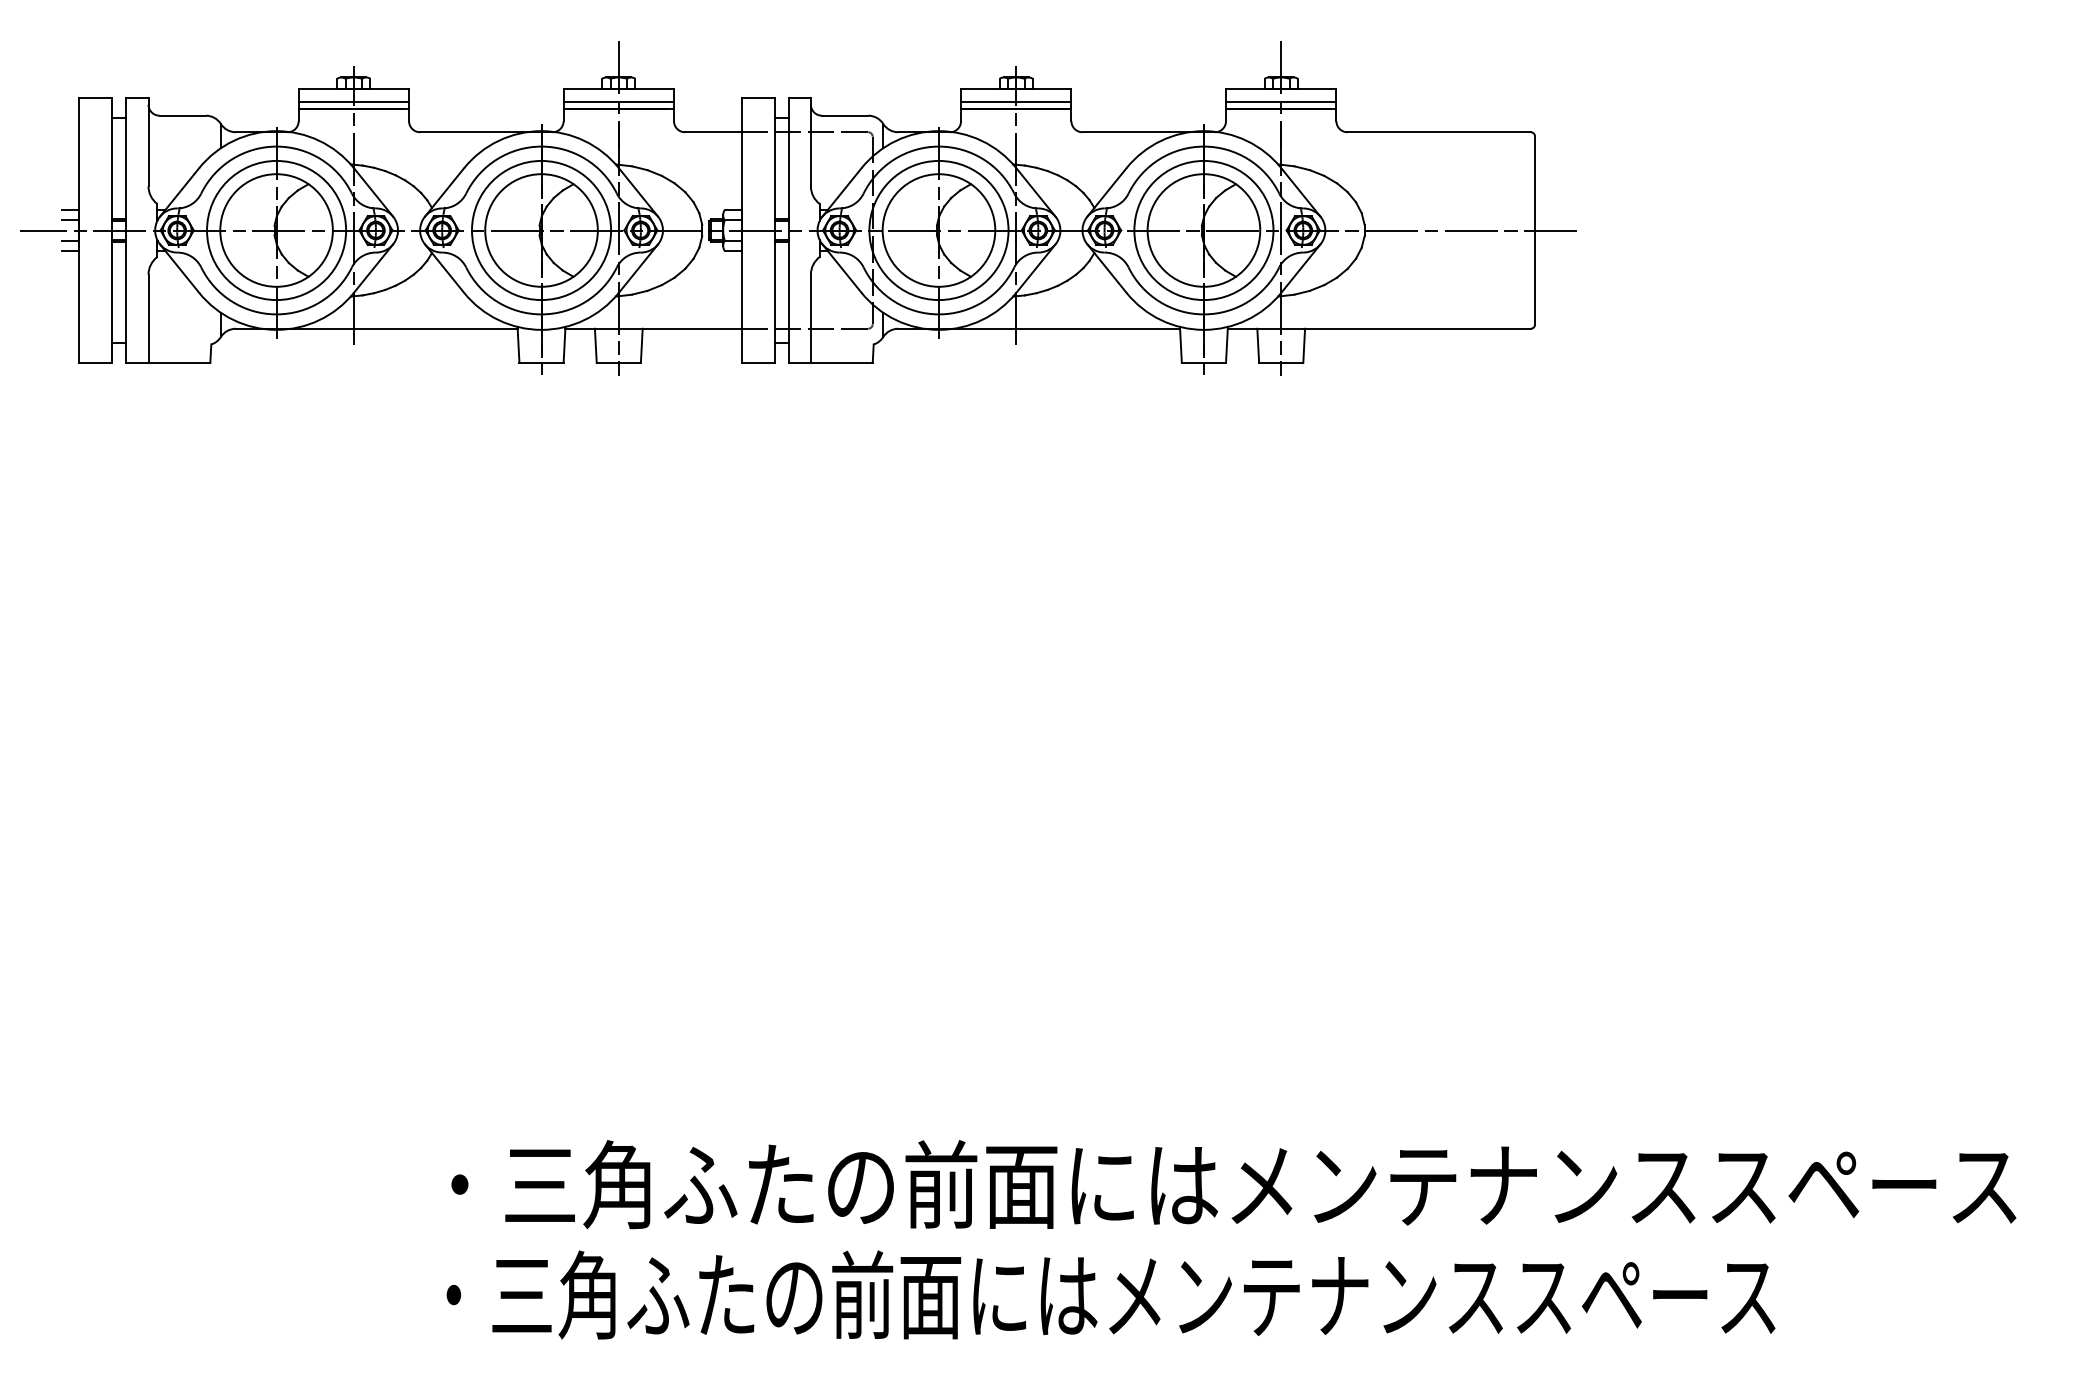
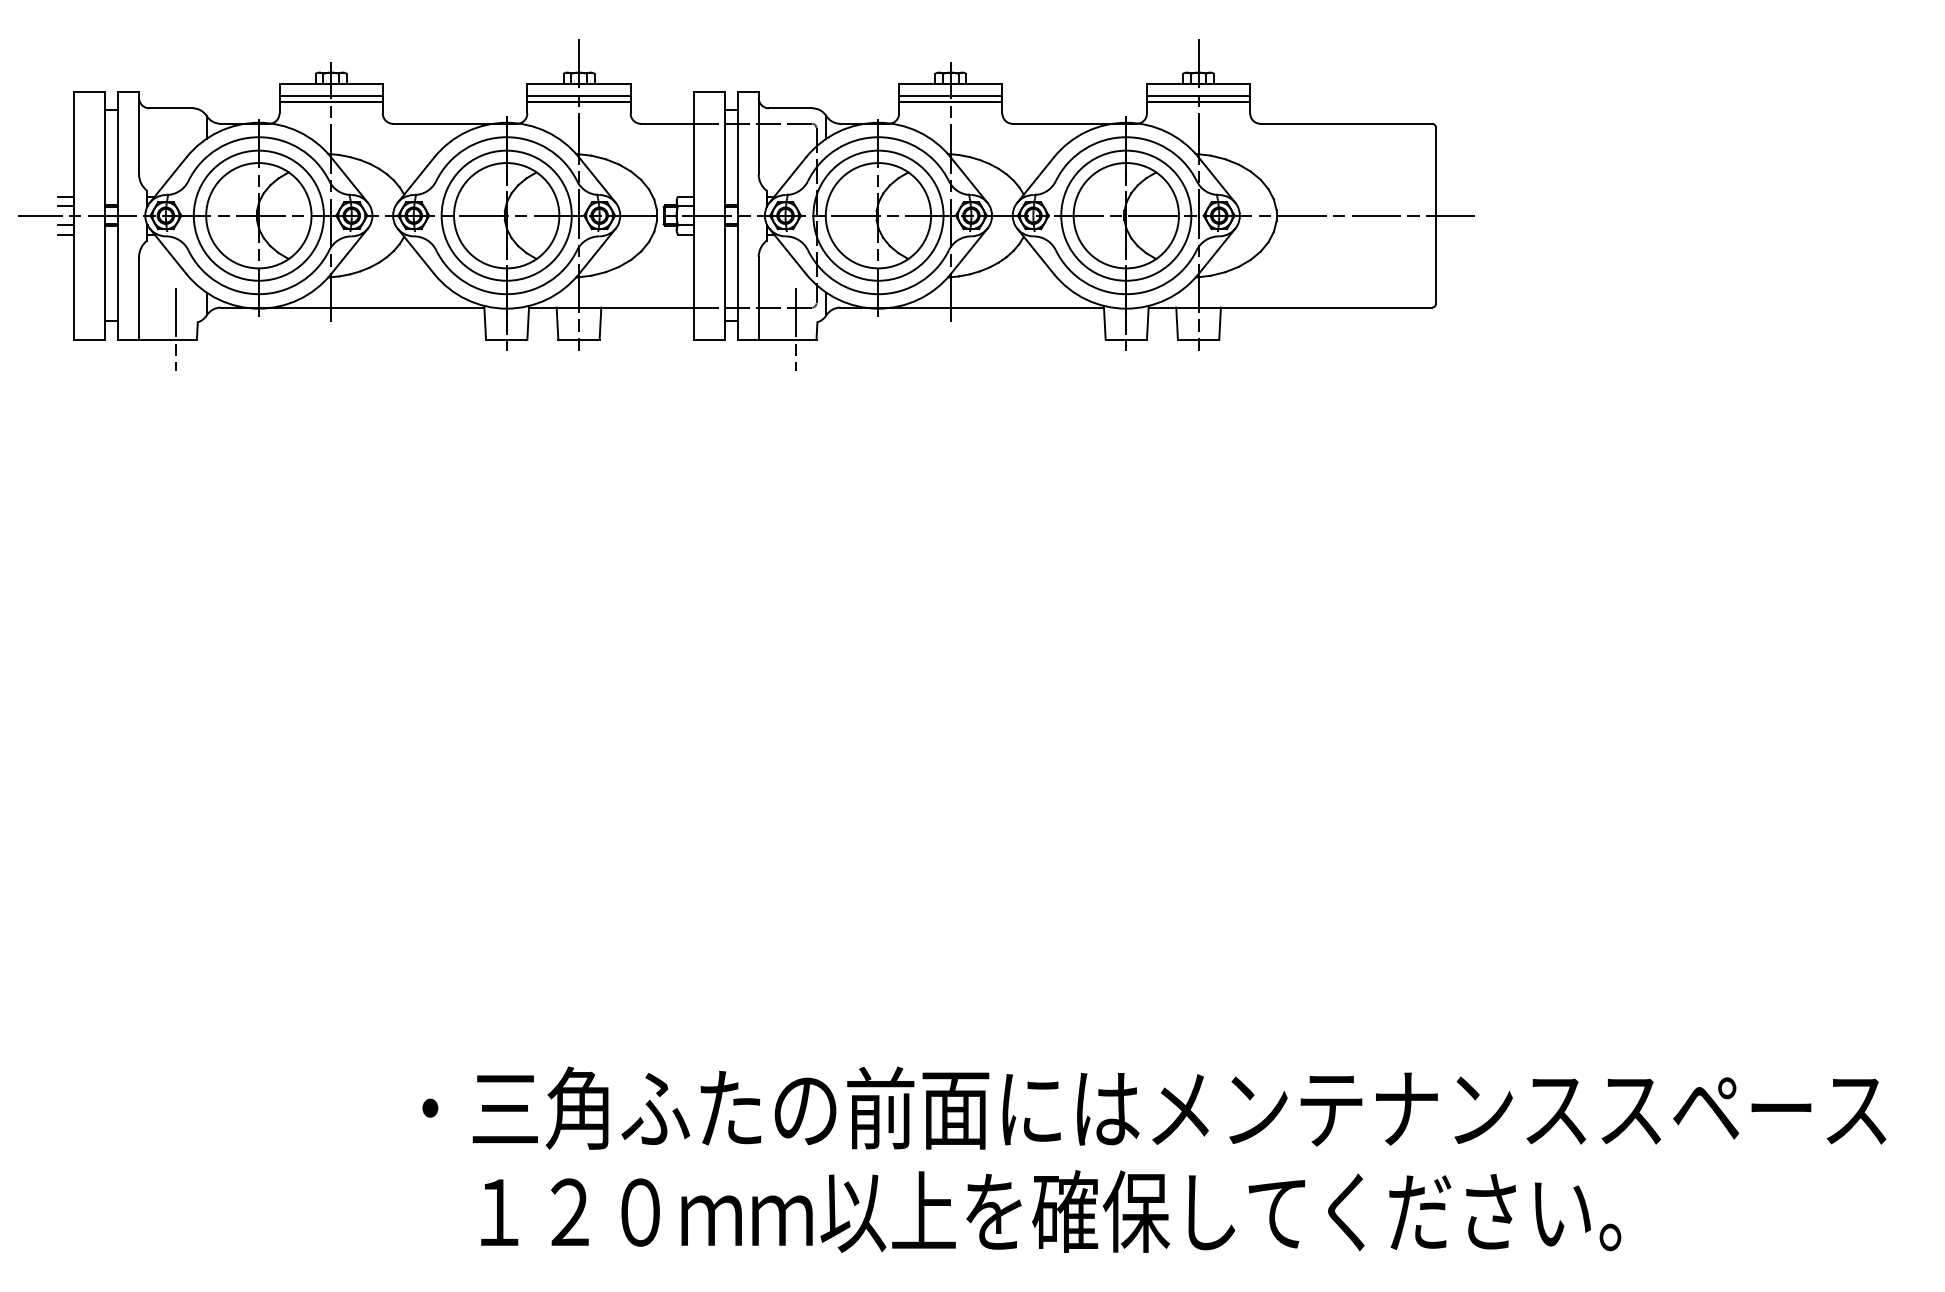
line: (188, 351) -> (176, 328), added
line: (850, 351) -> (795, 328), added
text: (1110, 1294) -> (1038, 1210), ・三角ふたの前面にはメンテナンススペース -> １２０ｍｍ以上を確保してください。

